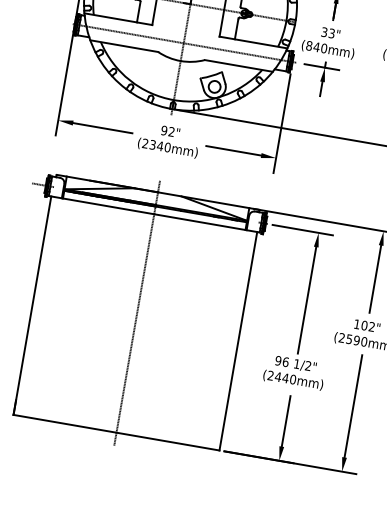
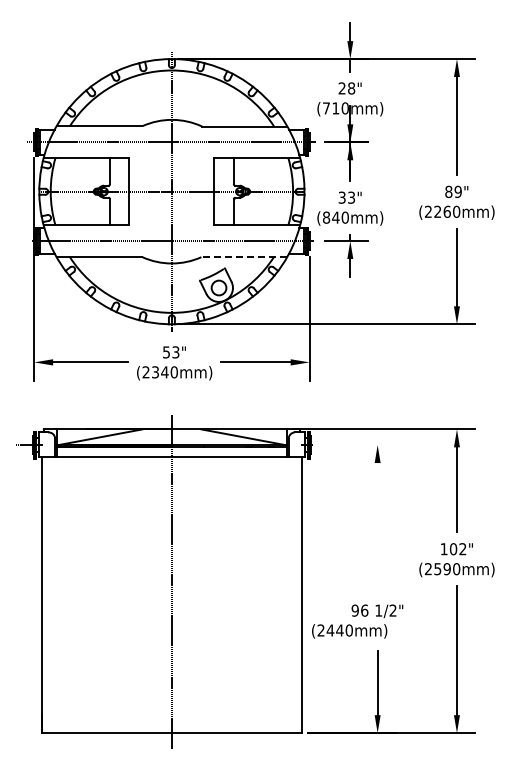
line: (238, 66) -> (244, 257), solid -> dashed
text: (167, 131) -> (170, 352), 92" -> 53"
line: (302, 230) -> (357, 445), removed
line: (306, 300) -> (377, 530), removed
text: (293, 380) -> (349, 631), moved

